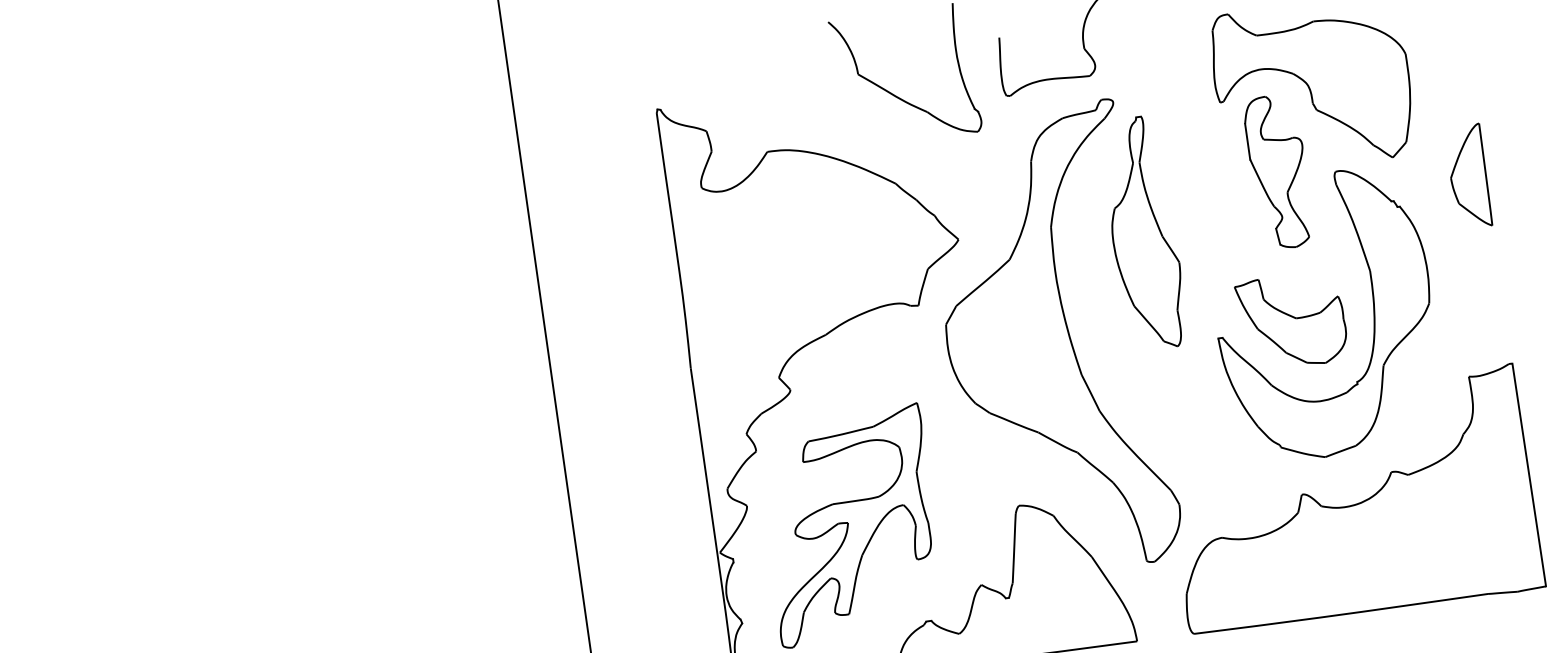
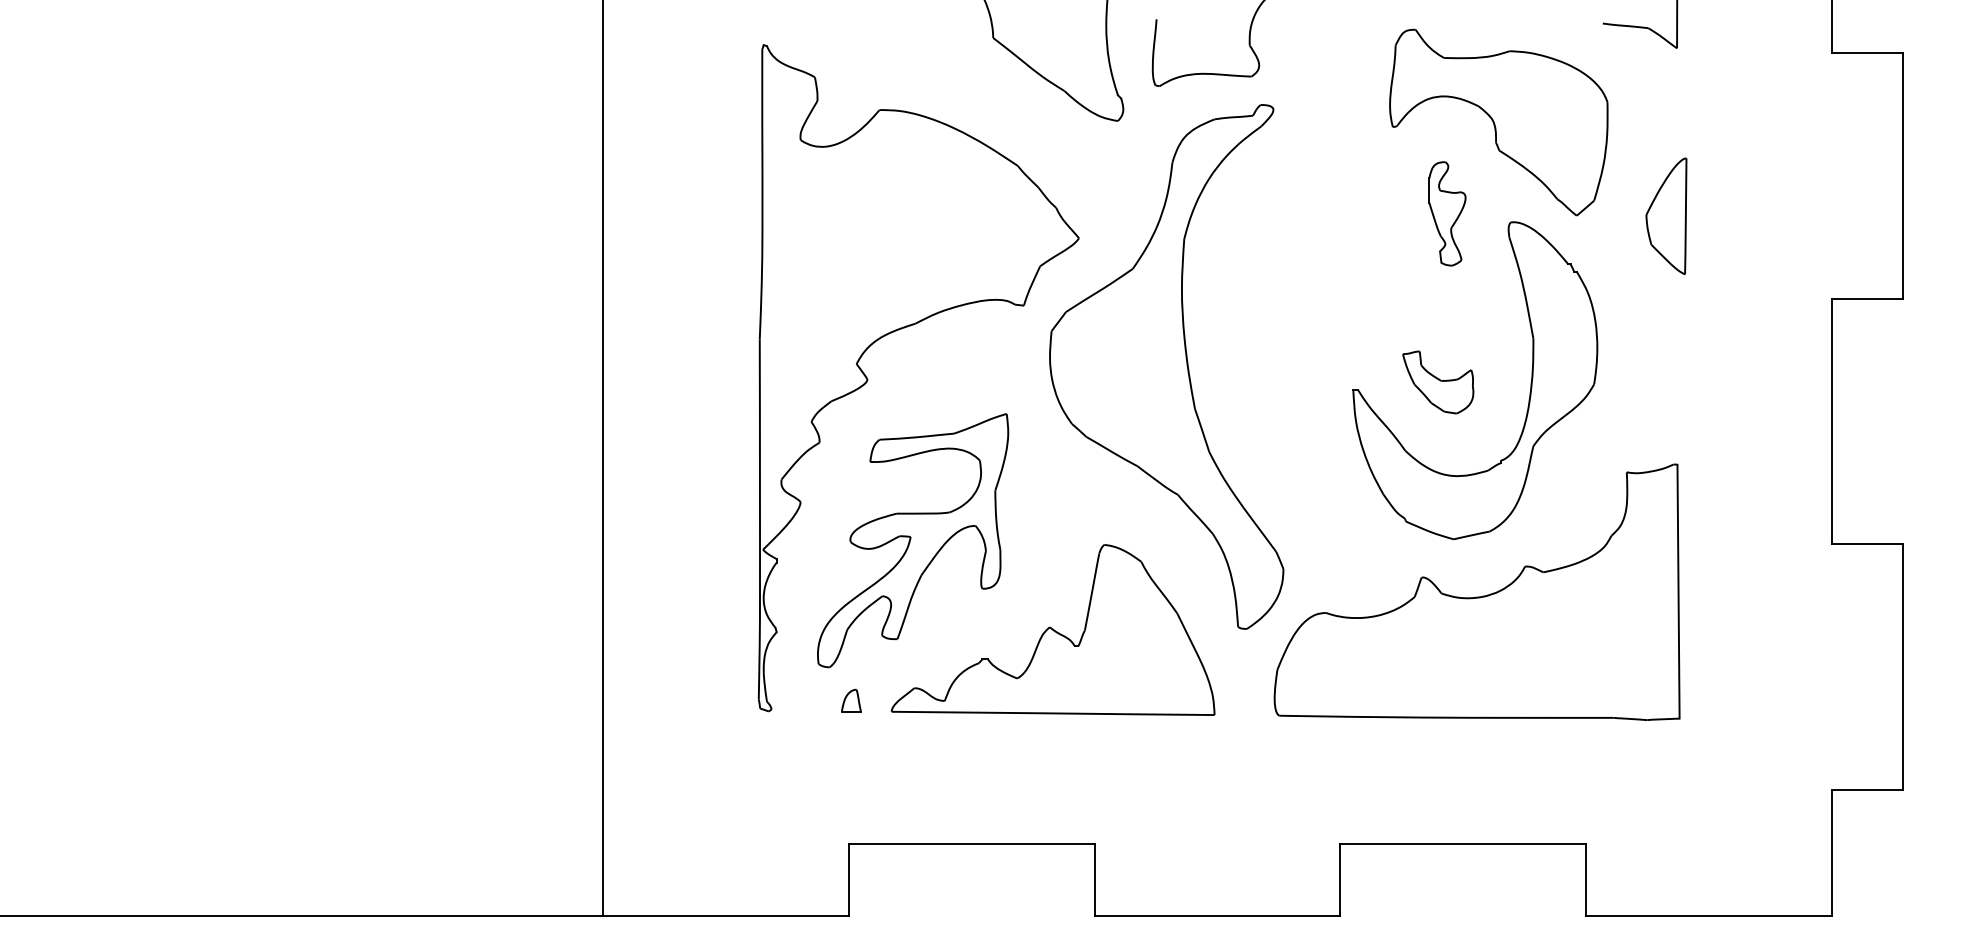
part: (1279, 171) -> (1447, 213), size x0.6
part: (1468, 177) -> (1666, 216), moved
part: (1143, 233) -> (1286, 260), removed
part: (1291, 321) -> (1437, 382), size x0.6

